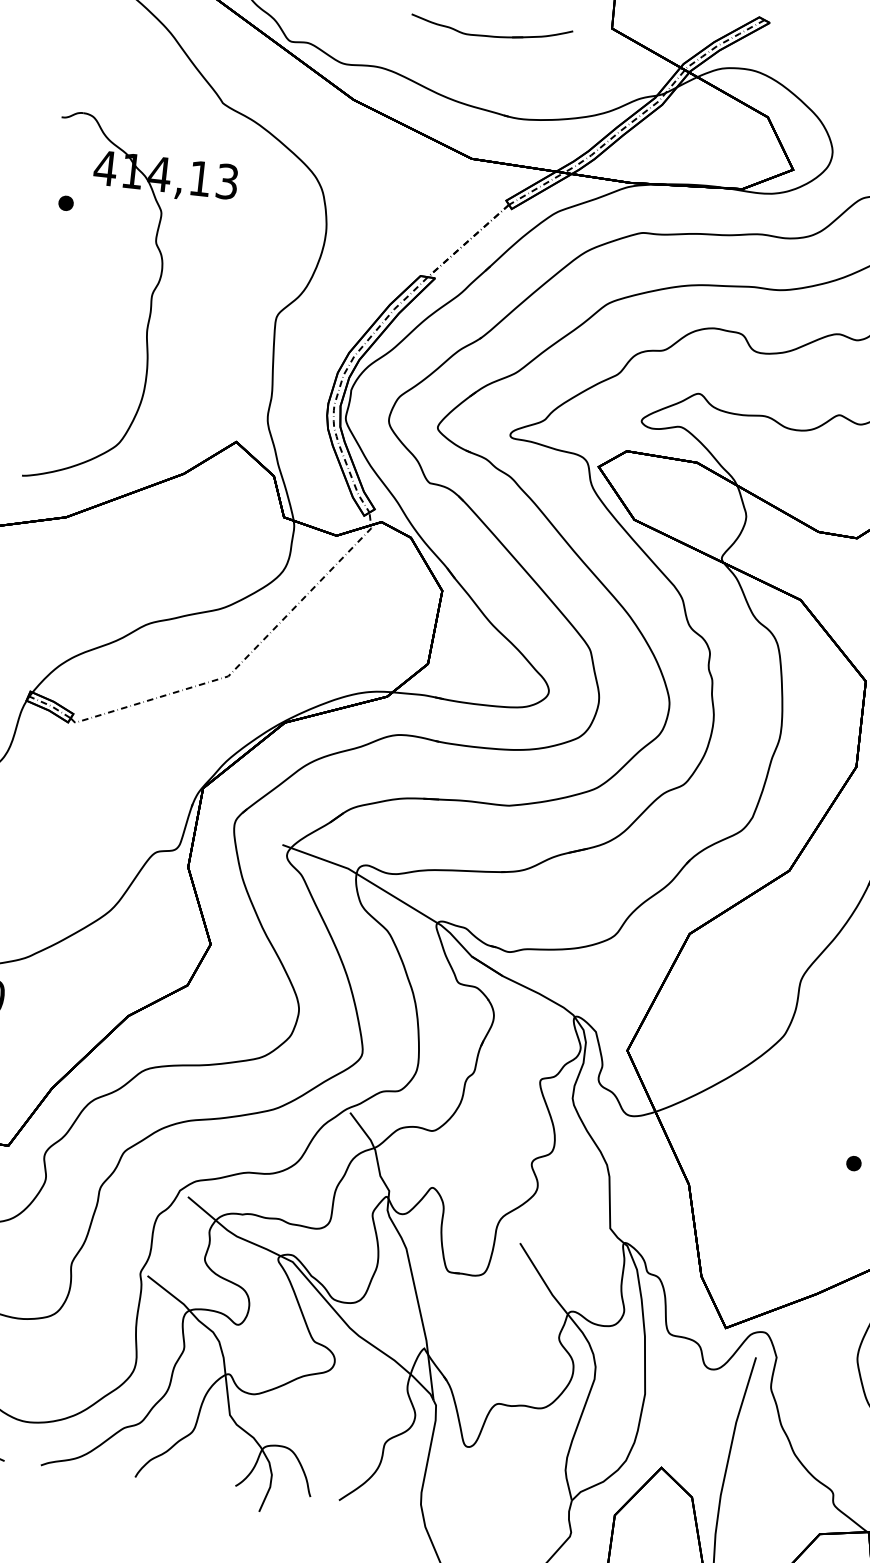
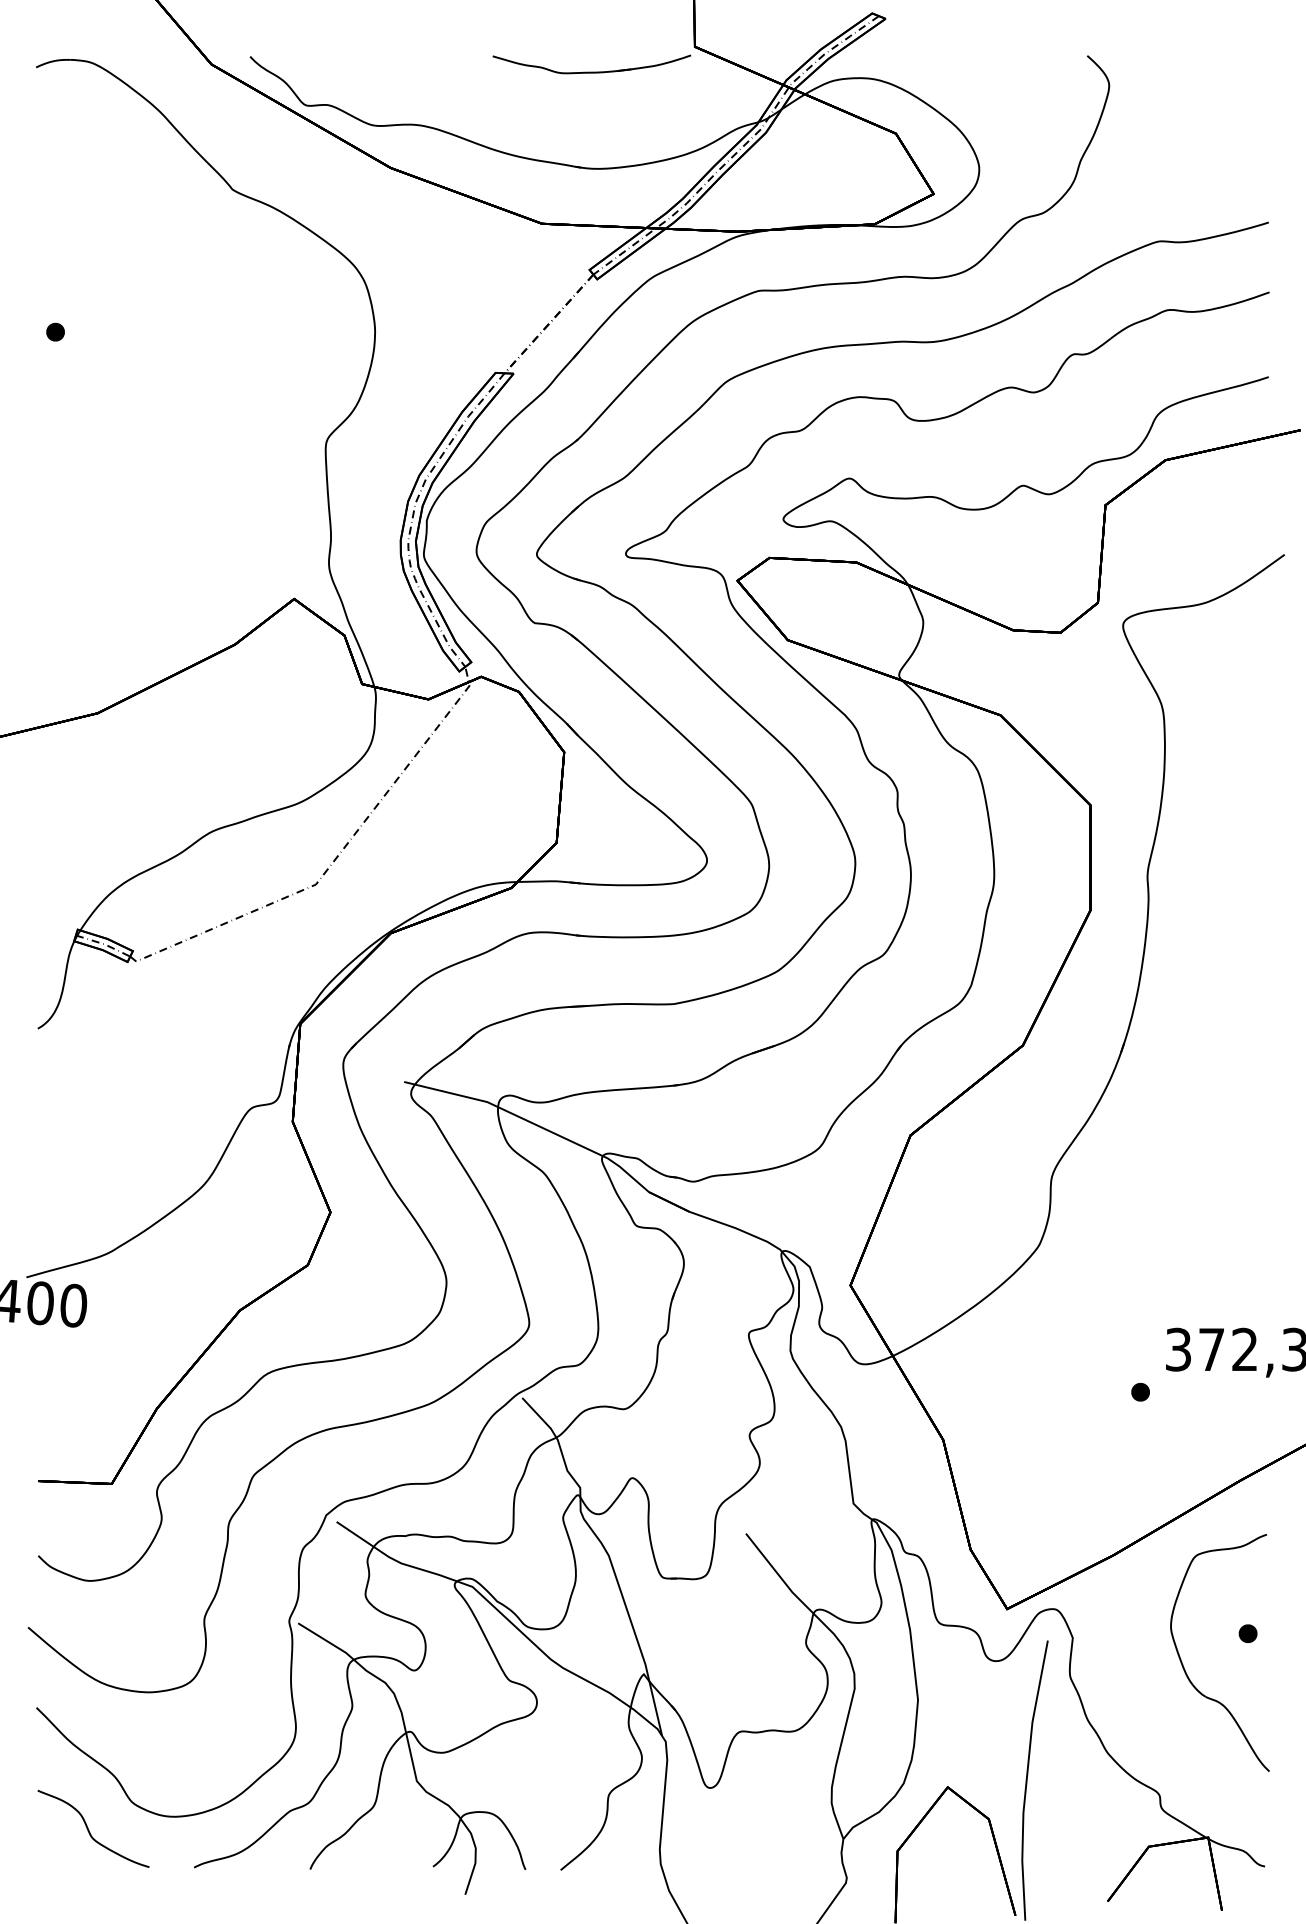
part: (490, 35) -> (591, 71), moved
part: (150, 305) -> (171, 444), removed

